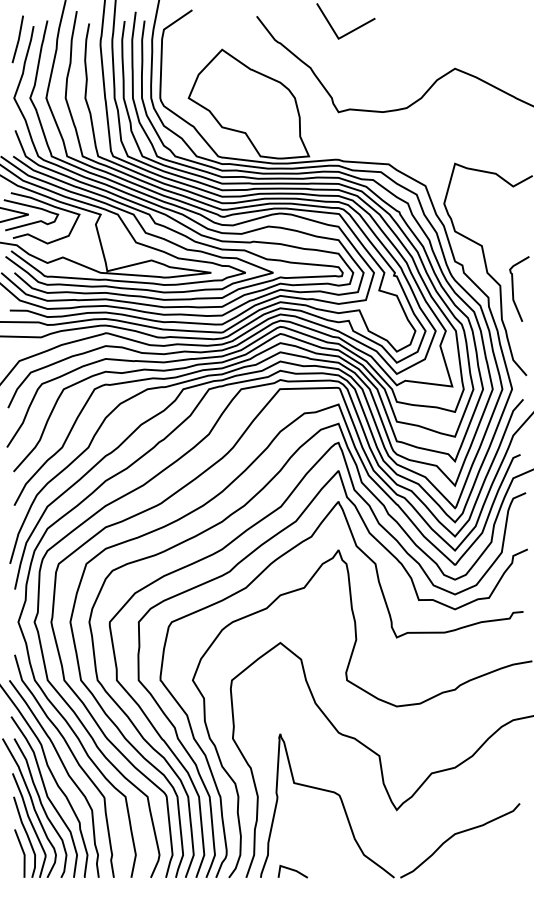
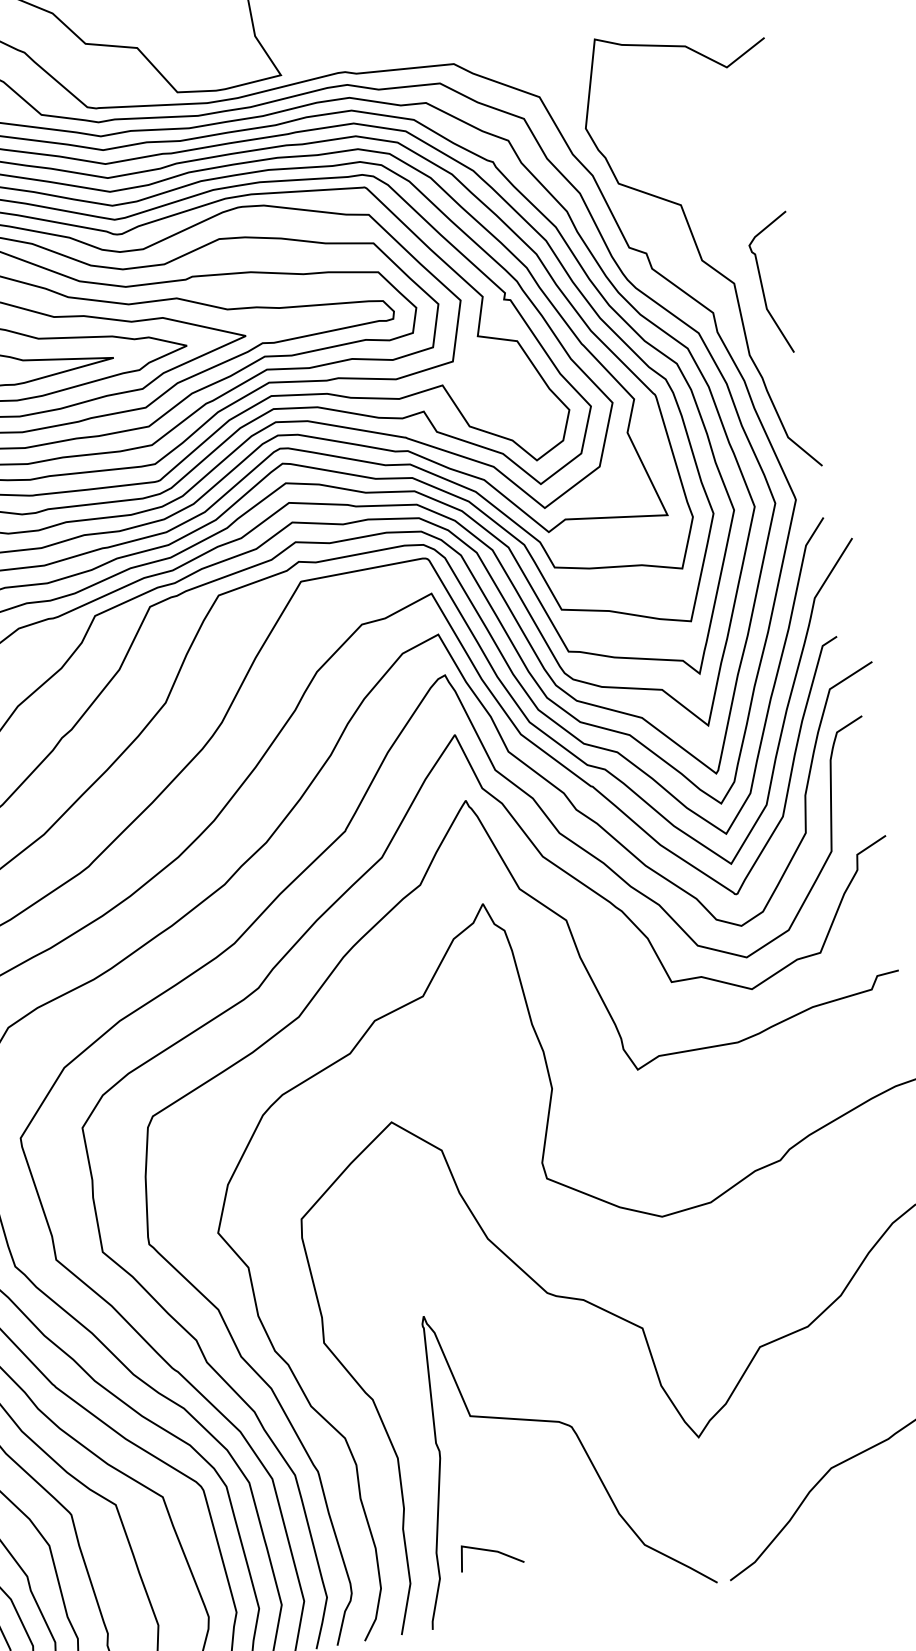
line: (292, 870) -> (489, 1551), moved

